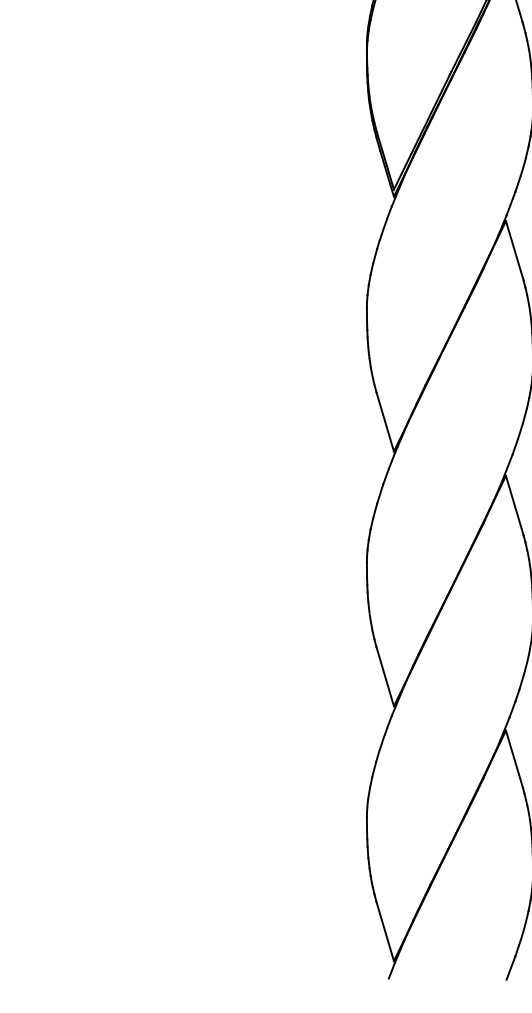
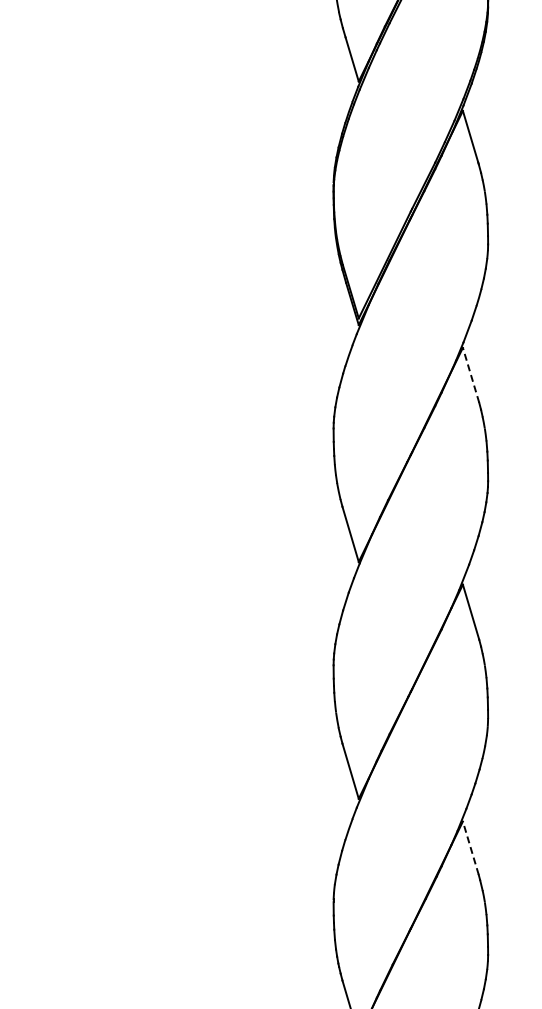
line: (515, 250) -> (471, 375), solid -> dashed
line: (514, 759) -> (470, 848), solid -> dashed

